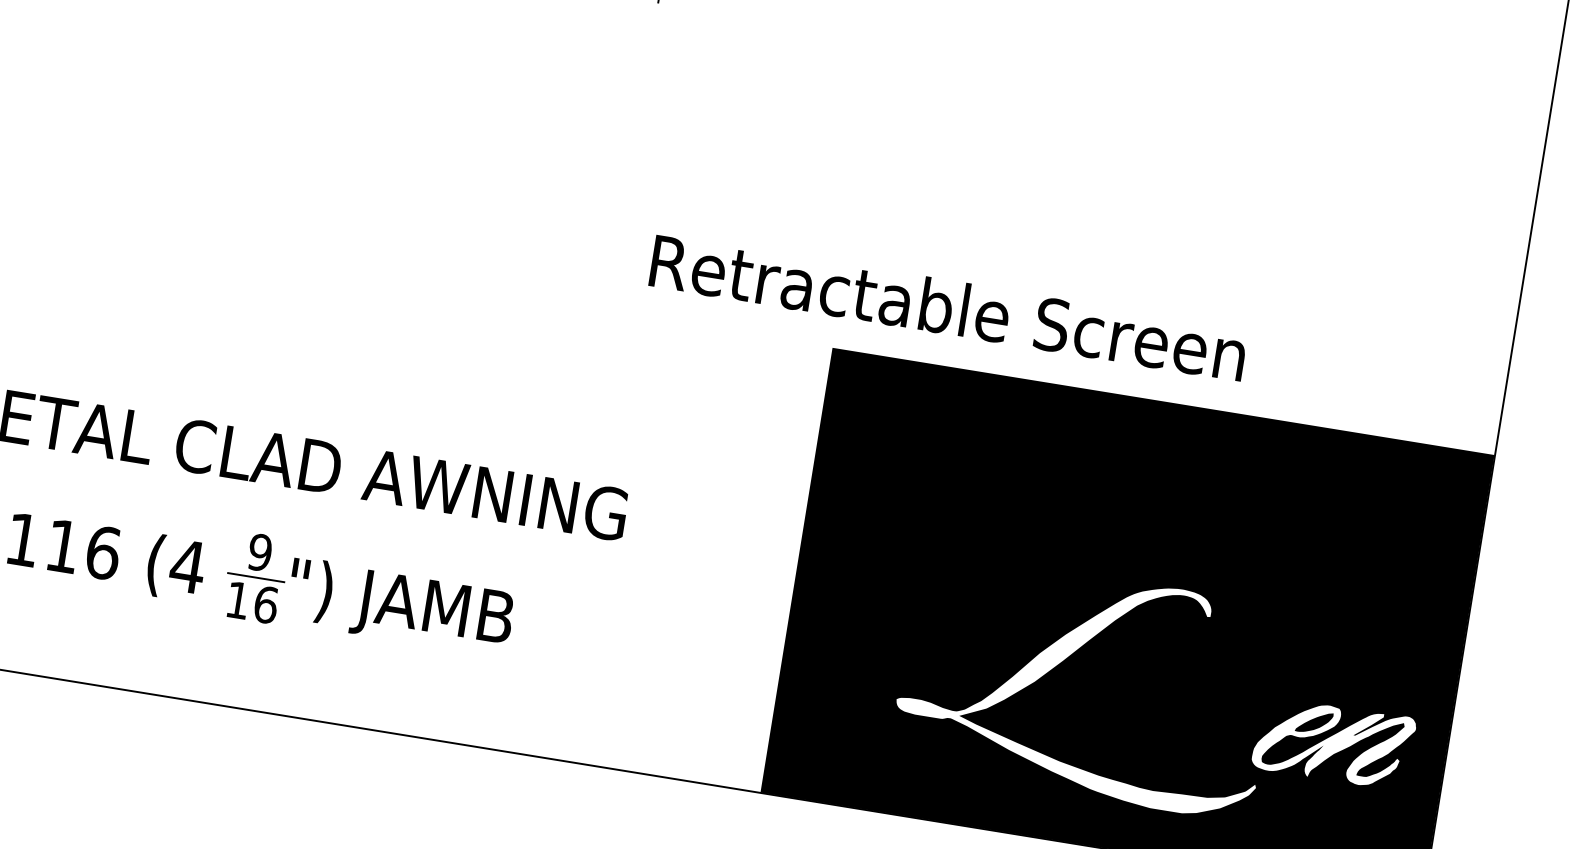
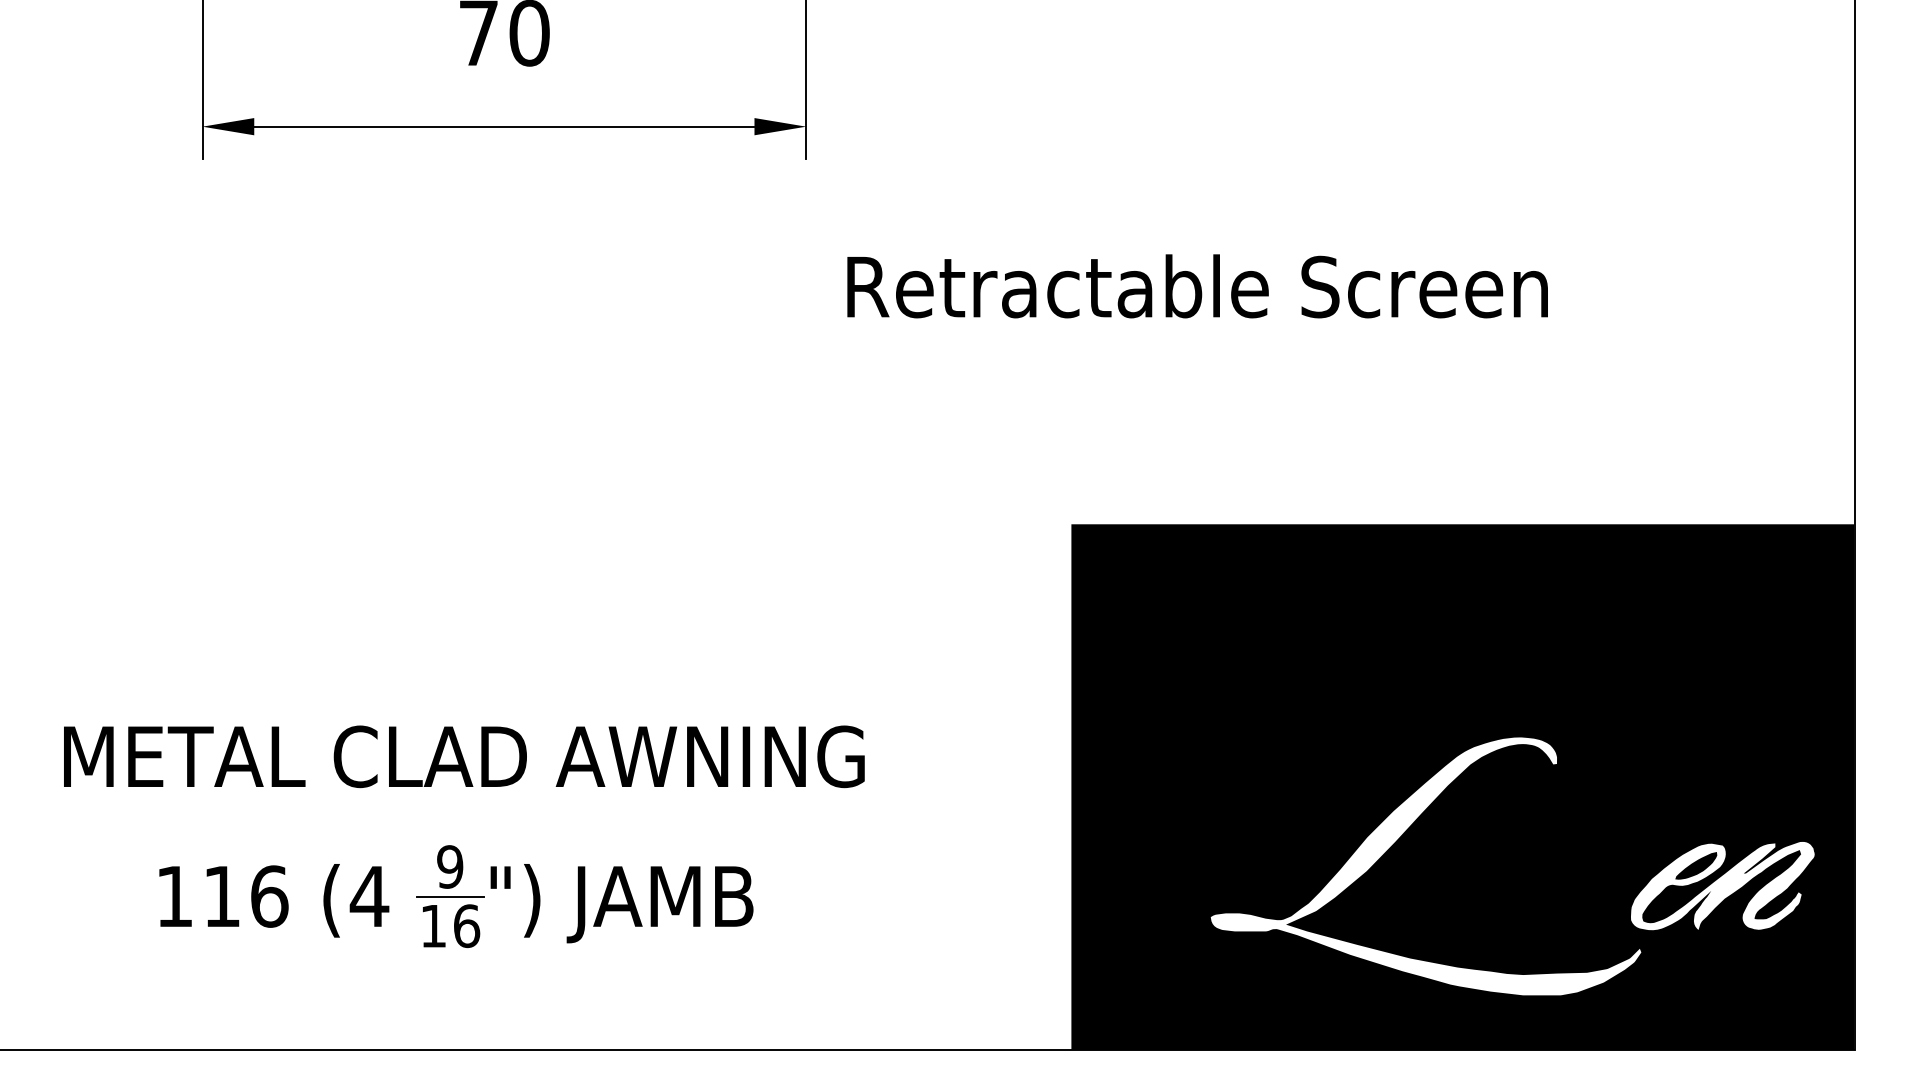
text: (948, 307) -> (1197, 286), moved

